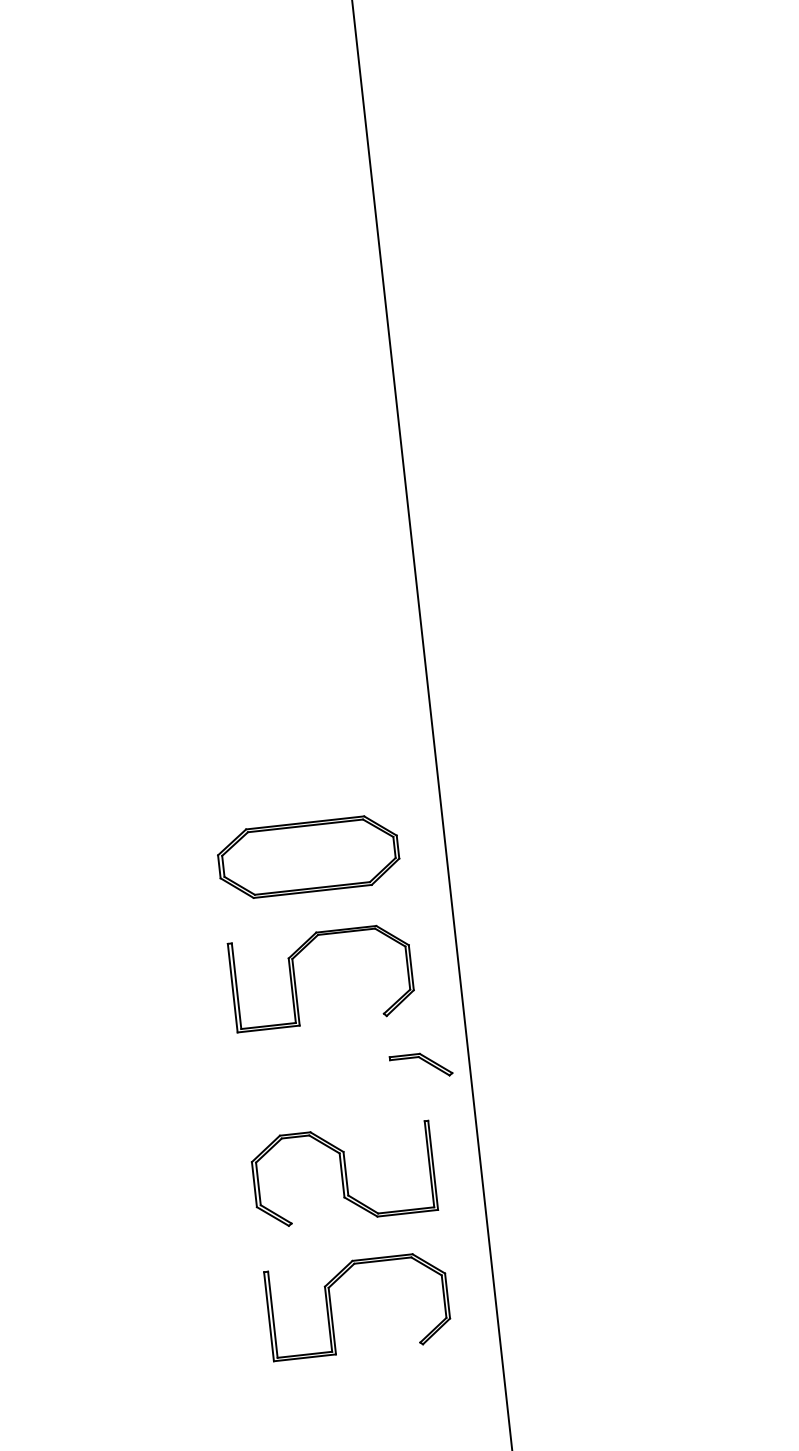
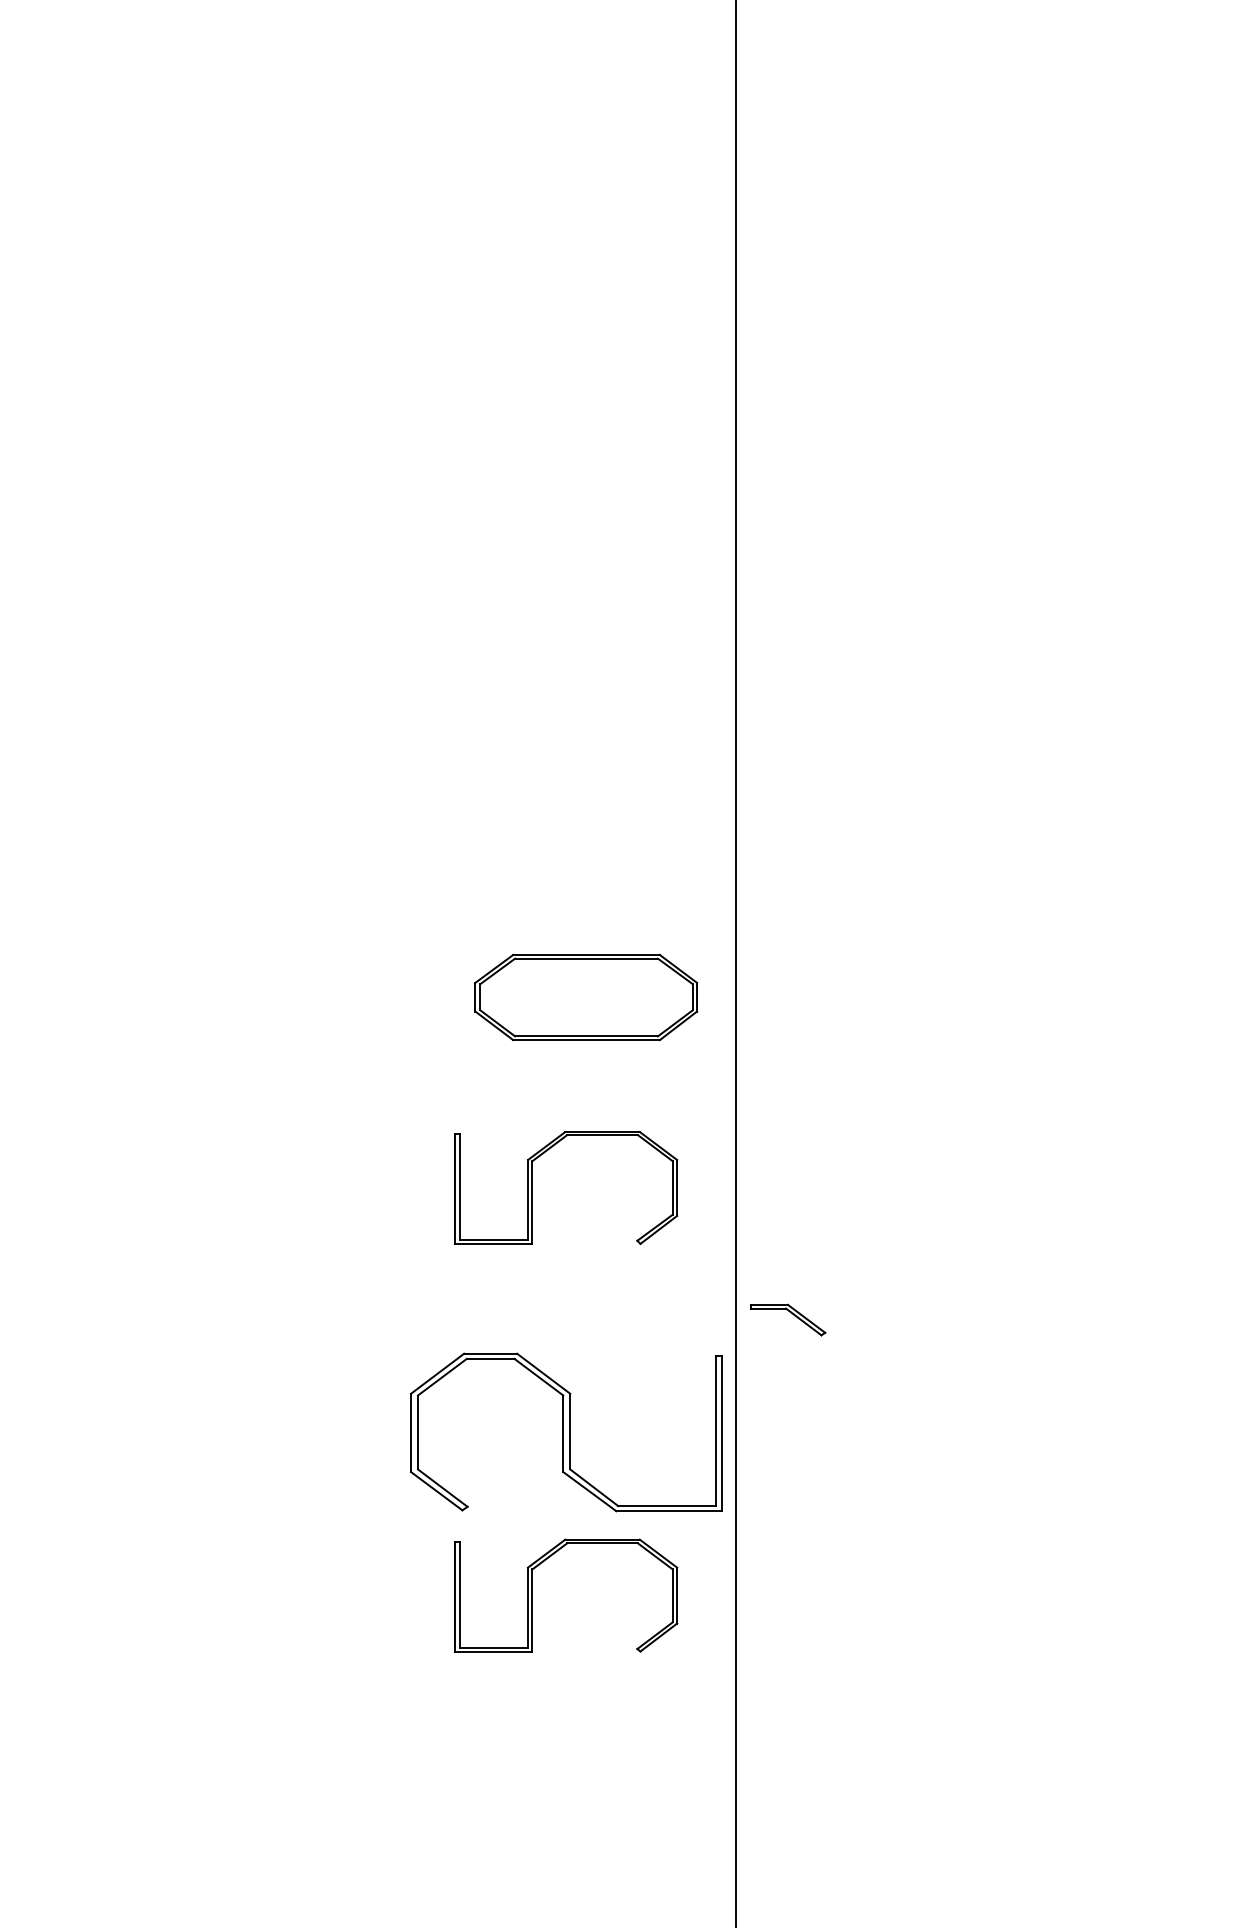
part: (308, 857) -> (586, 997), moved
part: (422, 1060) -> (790, 1313), moved
part: (343, 1174) -> (565, 1432), size x1.4

